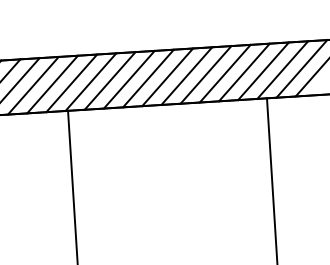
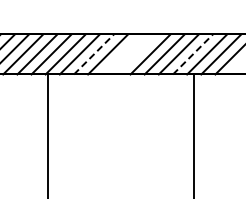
line: (264, 71) -> (193, 54), solid -> dashed
line: (186, 76) -> (136, 54), removed
line: (168, 77) -> (122, 54), removed
line: (130, 79) -> (94, 54), solid -> dashed

